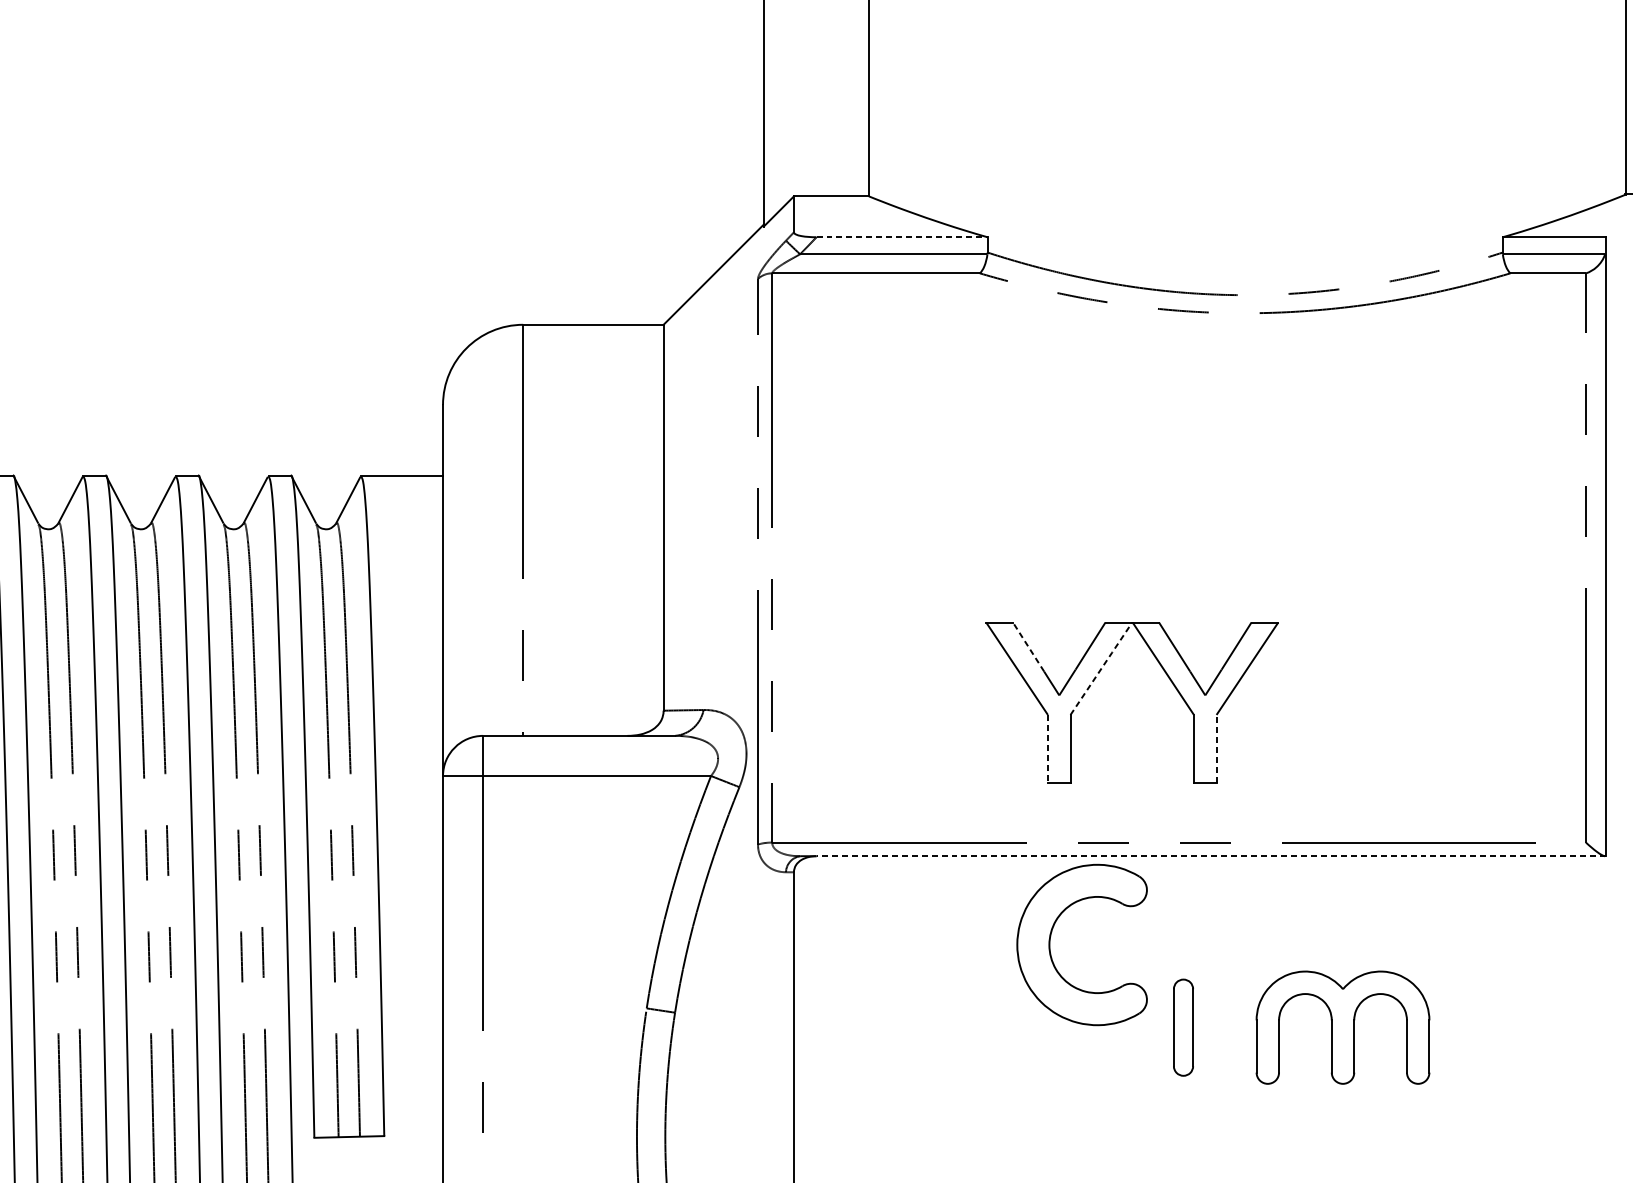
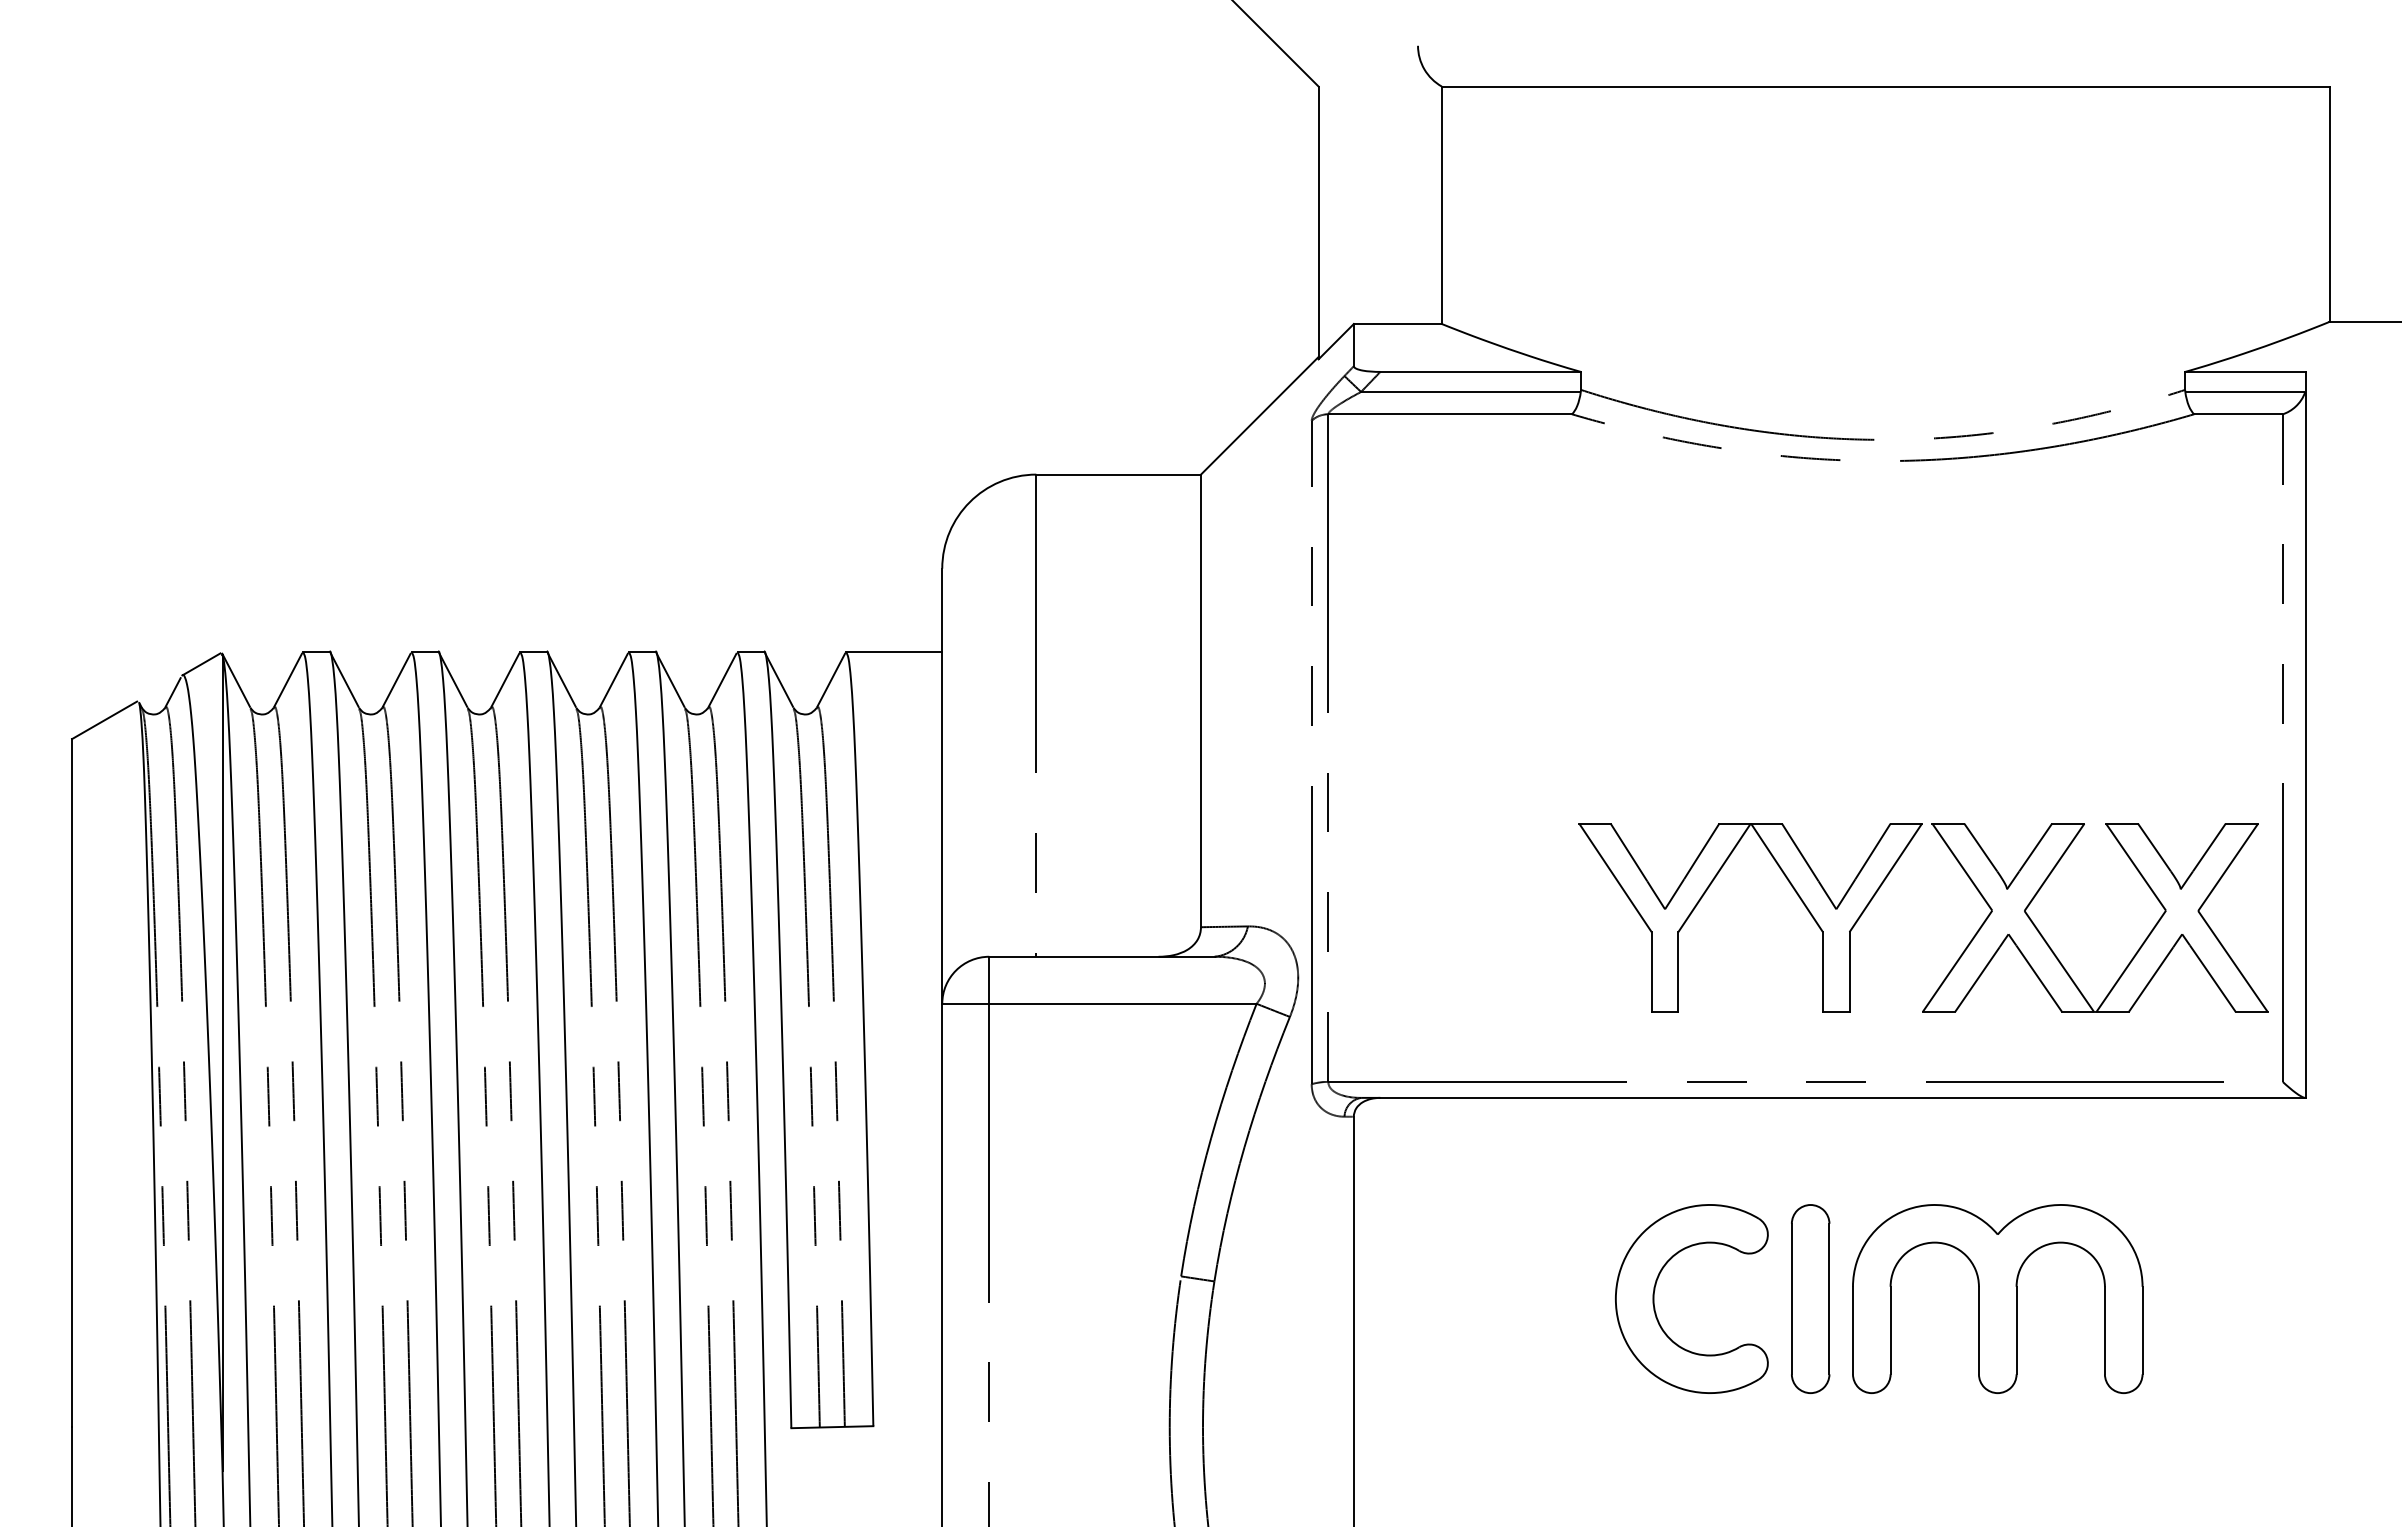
line: (902, 236) -> (1481, 371), dashed -> solid
line: (1028, 646) -> (1629, 852), dashed -> solid
line: (1101, 668) -> (1714, 877), dashed -> solid
part: (1462, 728) -> (2138, 948), added
line: (1047, 749) -> (1651, 972), dashed -> solid
line: (1216, 749) -> (1849, 972), dashed -> solid
line: (1210, 855) -> (1842, 1097), dashed -> solid
part: (1051, 937) -> (1655, 1290), moved
part: (1183, 1027) -> (1810, 1298), size x1.67
part: (1342, 1027) -> (1997, 1298), size x1.43

